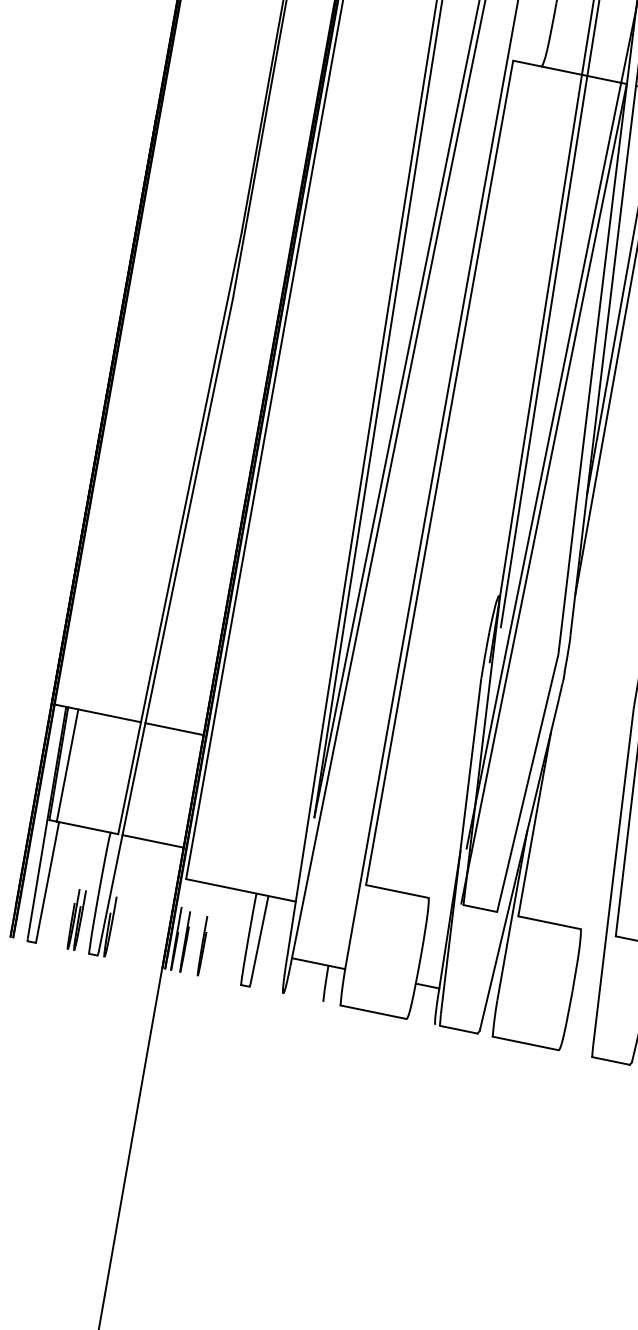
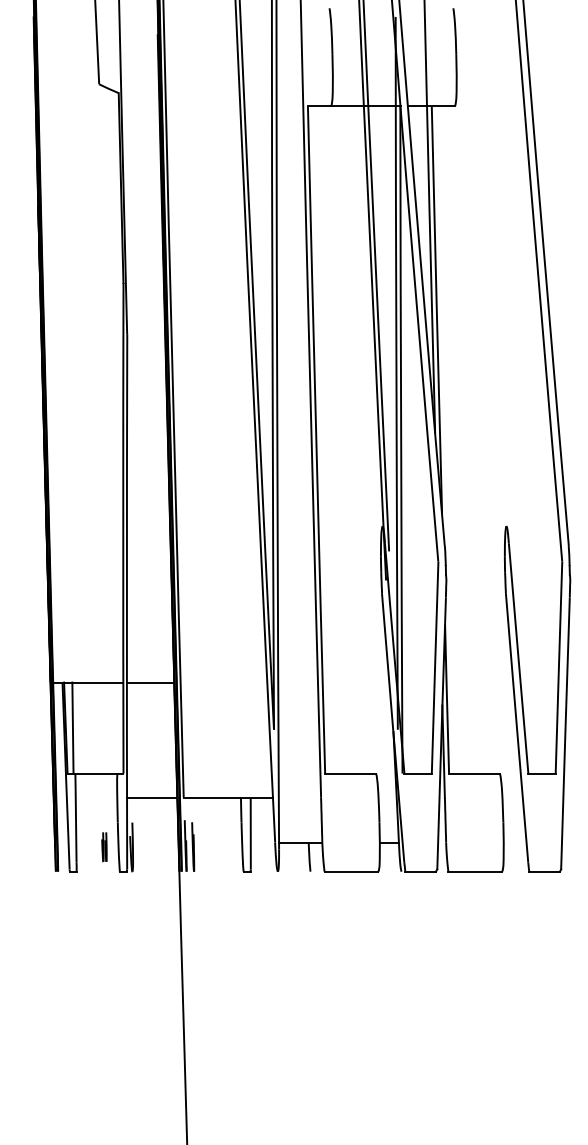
line: (152, 841) -> (151, 797), moved
part: (76, 919) -> (104, 846), size x0.6
line: (202, 946) -> (207, 847), removed

